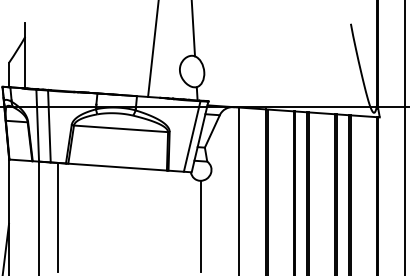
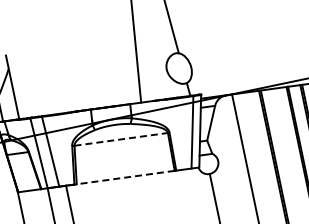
line: (121, 128) -> (121, 138), solid -> dashed
line: (117, 167) -> (125, 177), solid -> dashed

